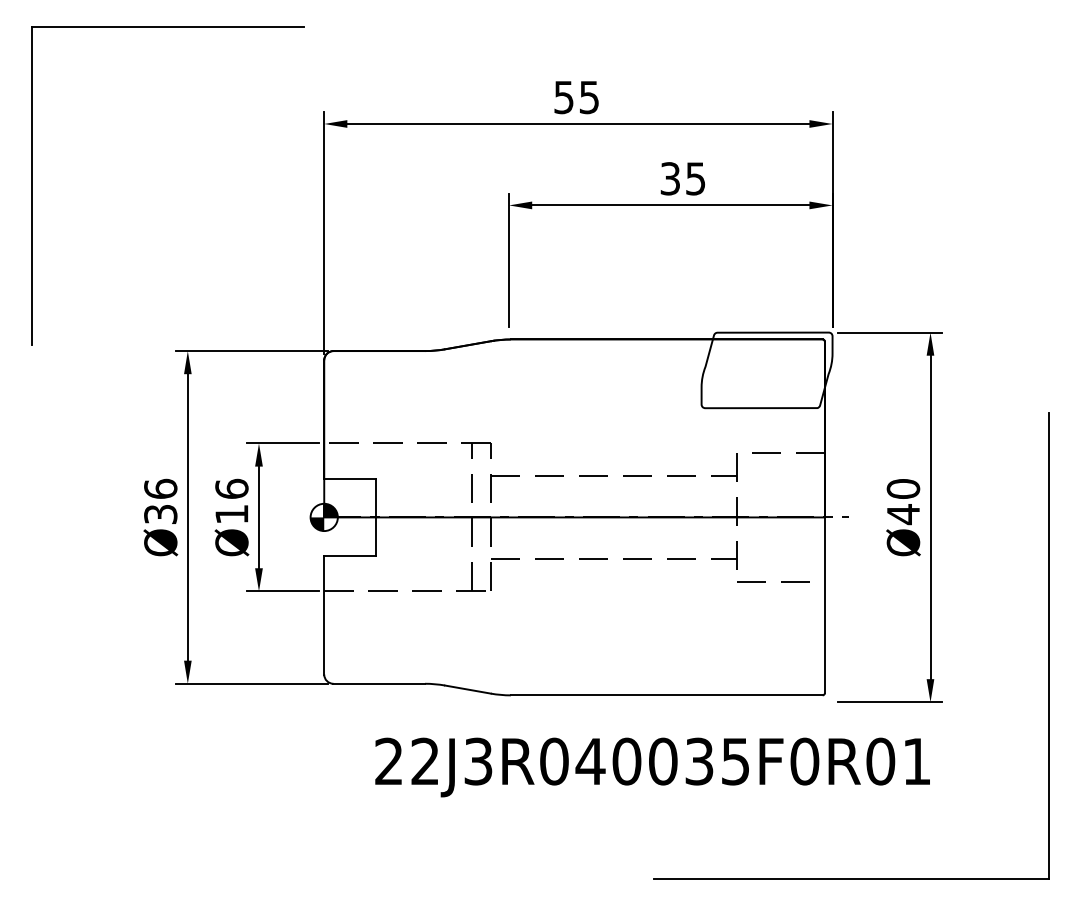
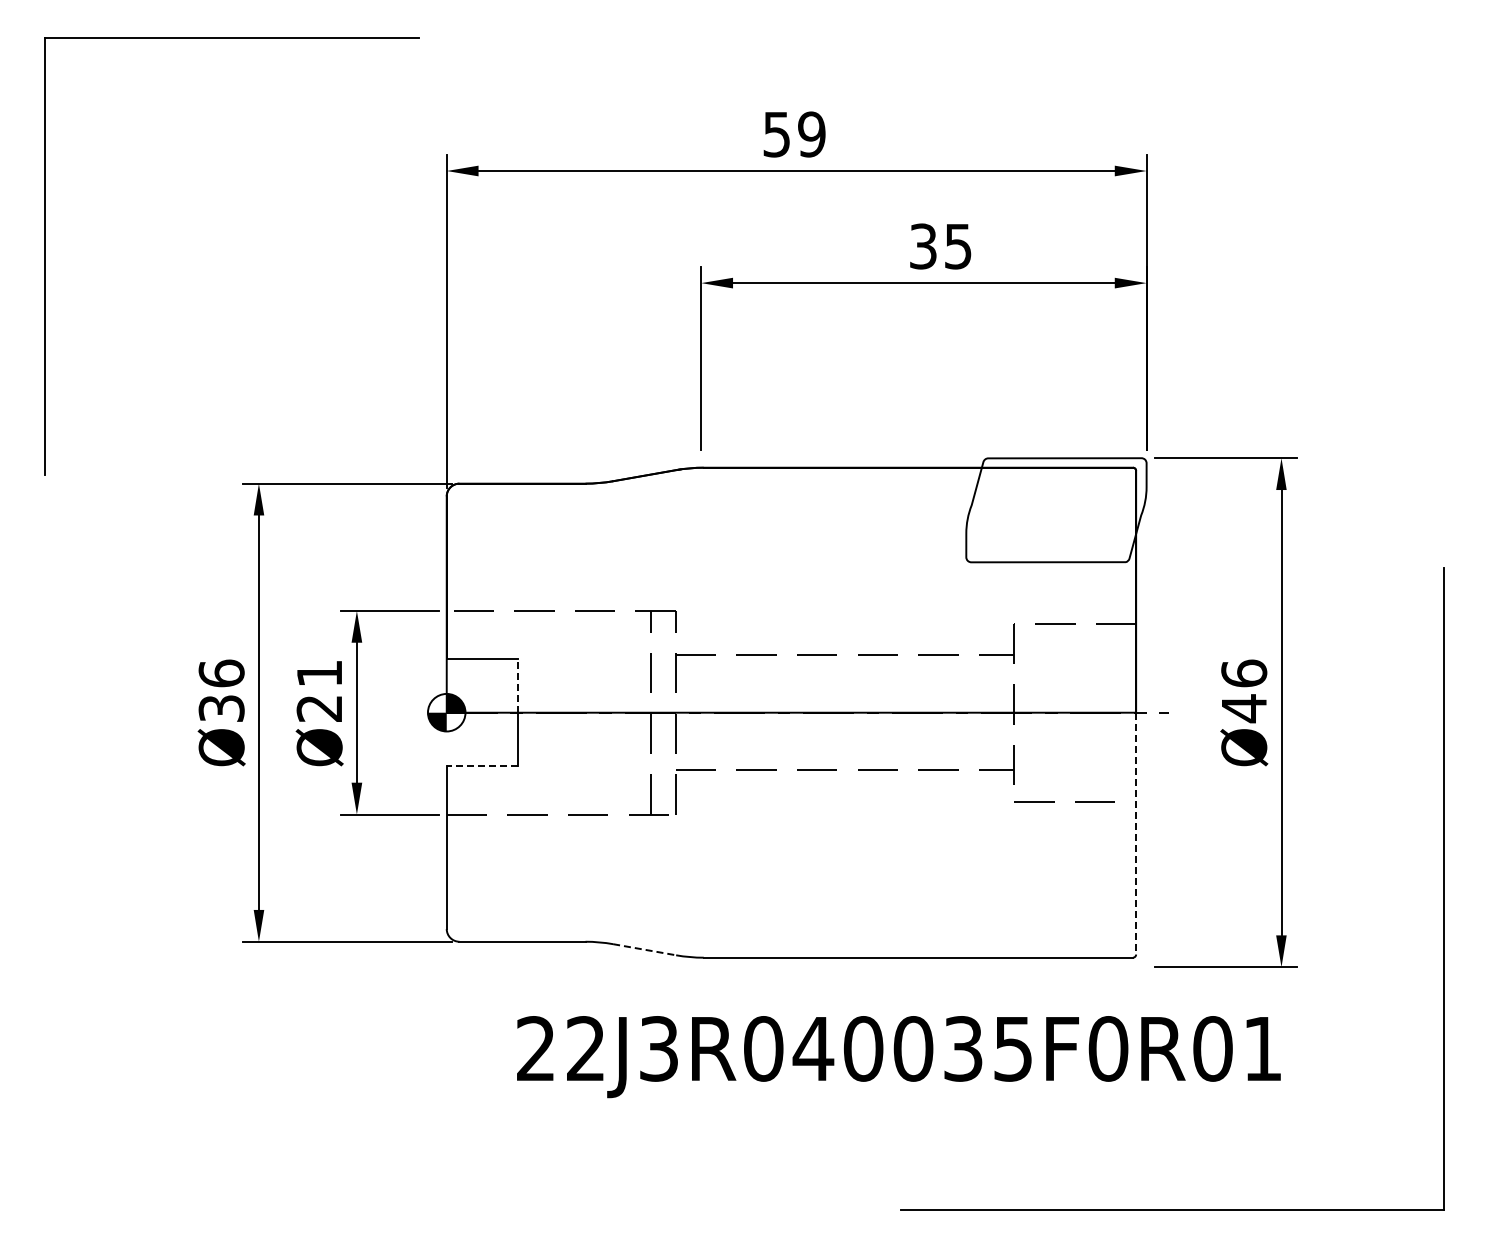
text: (589, 97) -> (811, 134), 55 -> 59
text: (903, 488) -> (1244, 673), Ø40 -> Ø46
line: (376, 497) -> (518, 685), solid -> dashed
text: (231, 501) -> (319, 690), Ø16 -> Ø21
line: (350, 556) -> (482, 766), solid -> dashed
line: (825, 605) -> (1136, 833), solid -> dashed
line: (467, 689) -> (644, 949), solid -> dashed

